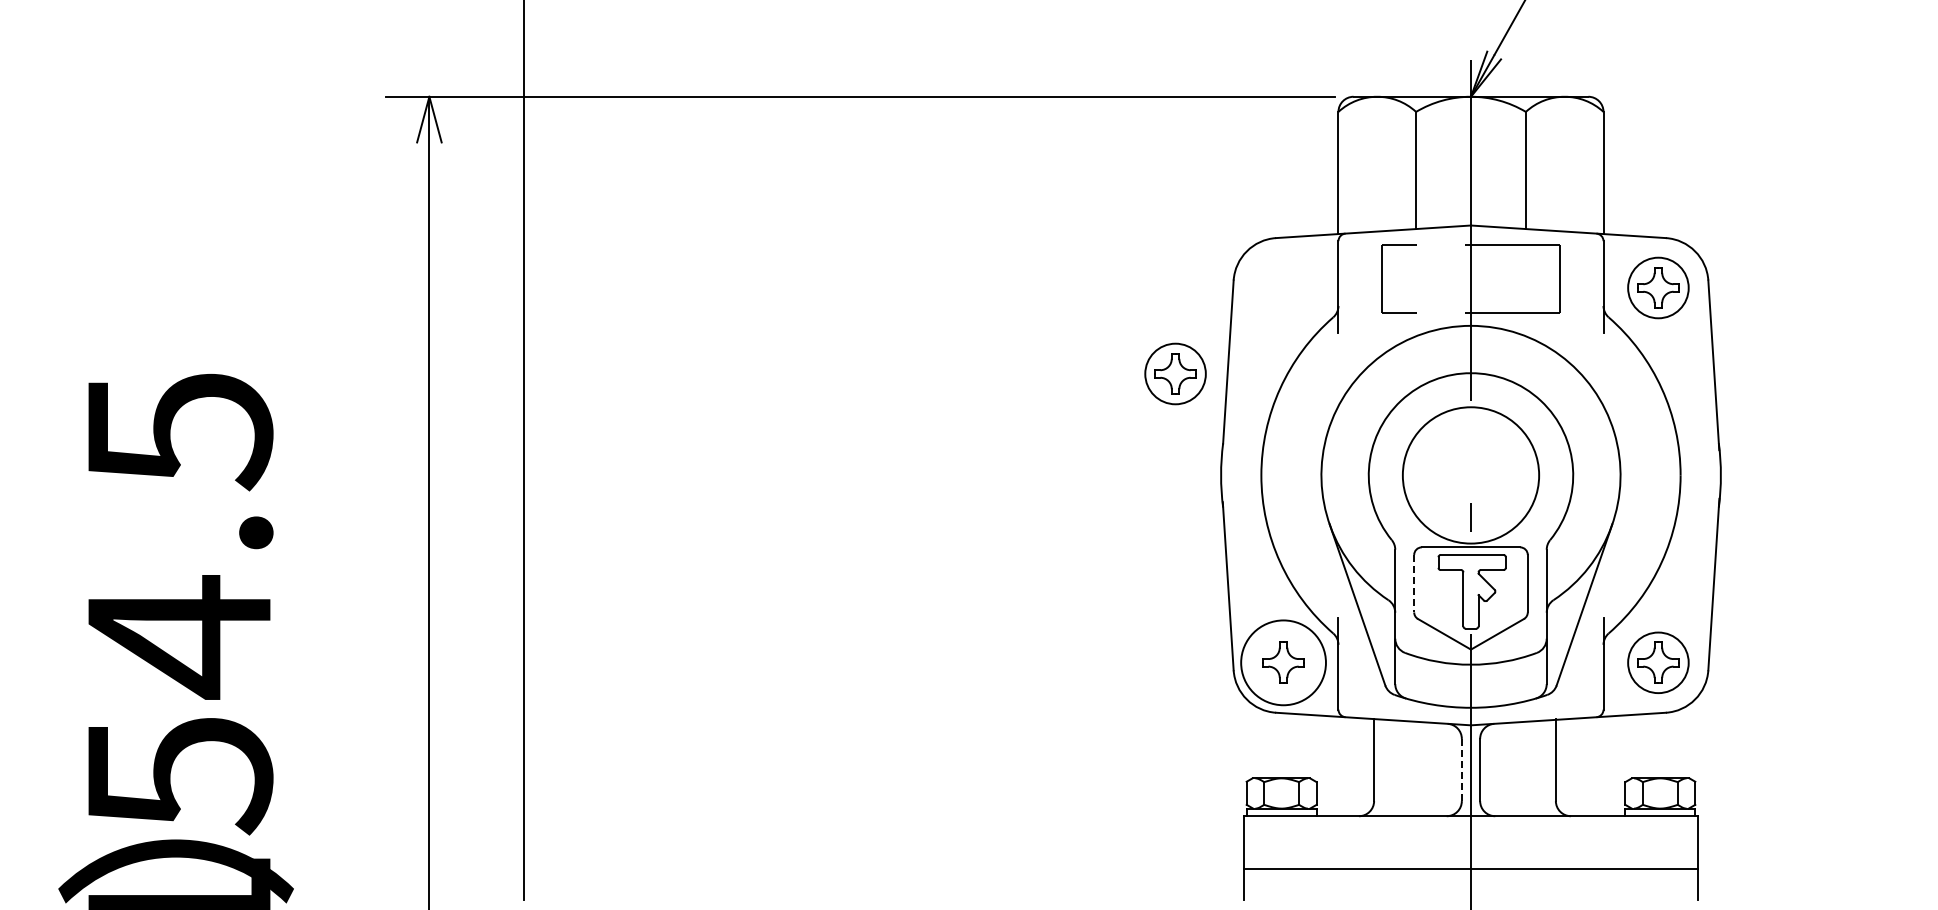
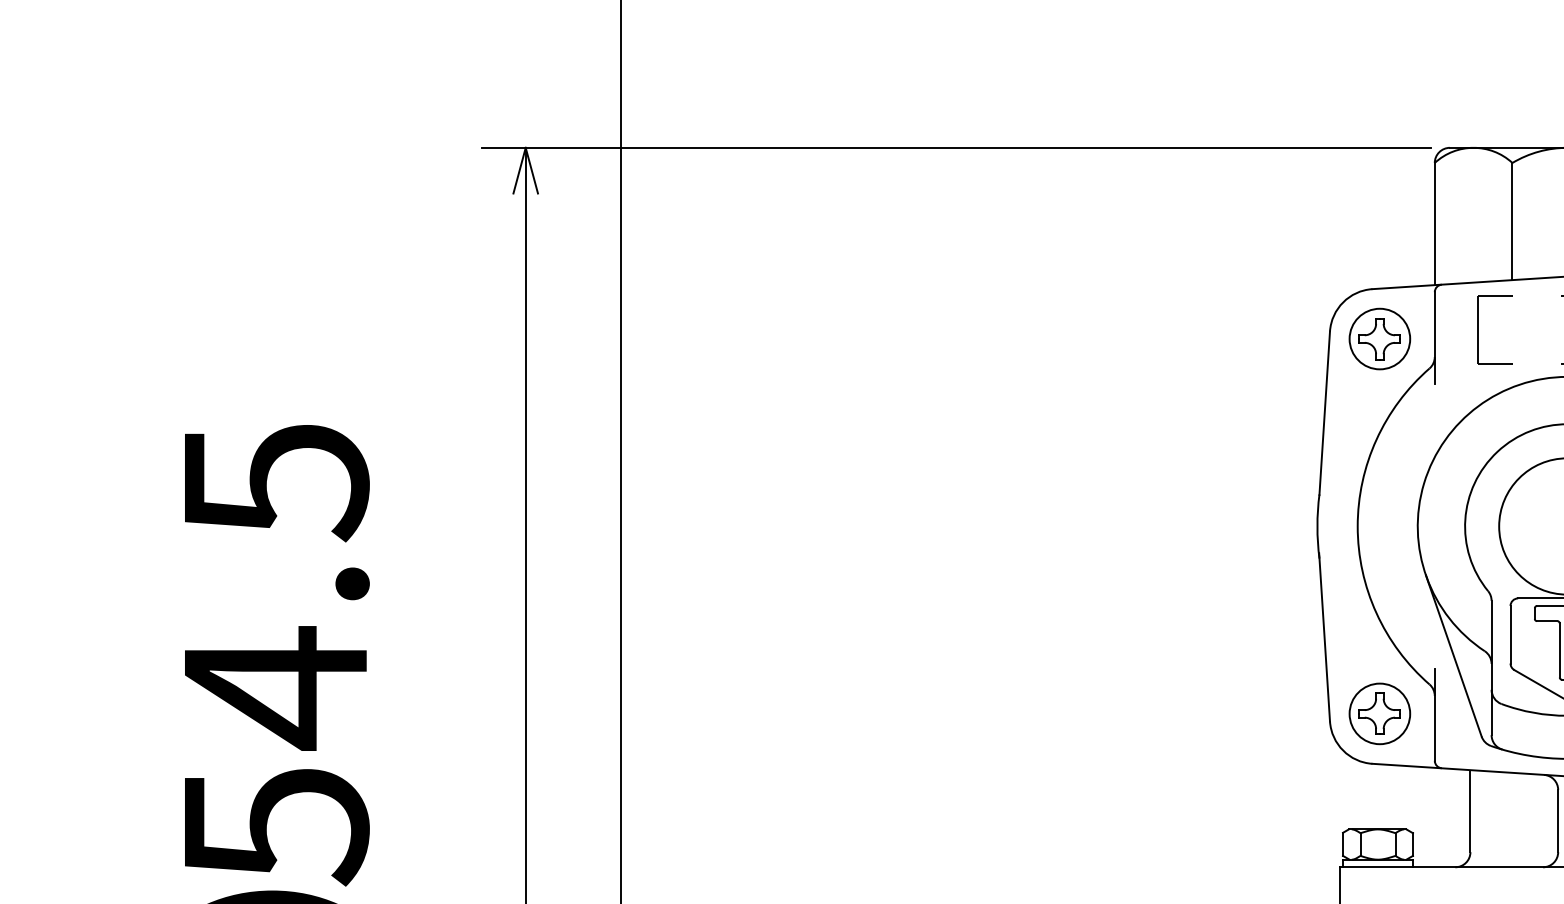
part: (1175, 373) -> (1379, 338), moved
line: (1414, 583) -> (1510, 634), dashed -> solid
circle: (1283, 662) -> (1379, 713), size x0.71
line: (1461, 769) -> (1557, 820), dashed -> solid

